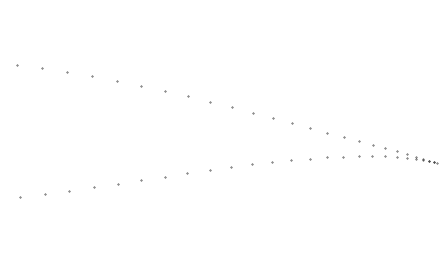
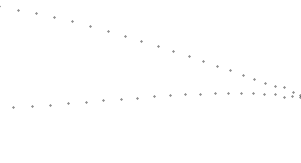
part: (385, 152) -> (284, 92), size x1.6

